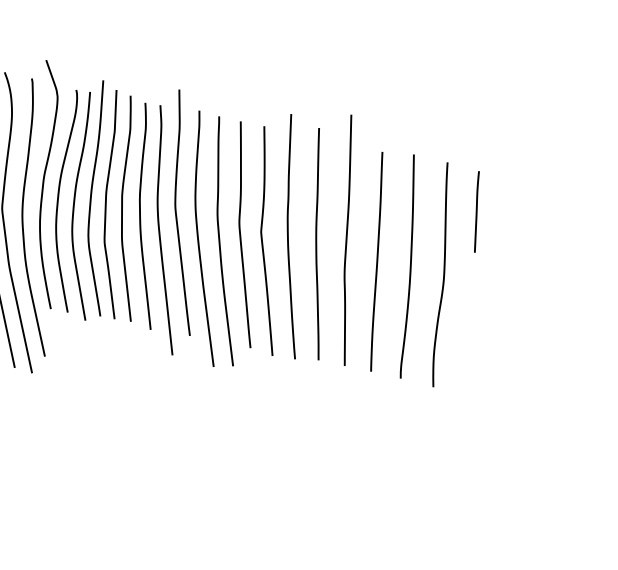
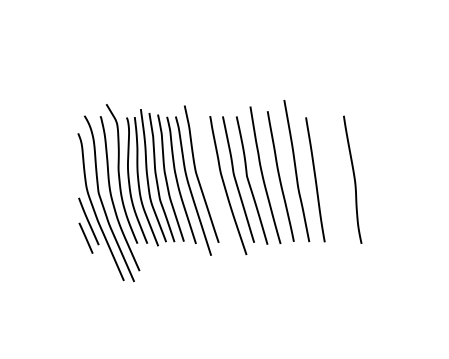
line: (475, 212) -> (365, 140), removed
curve: (200, 239) -> (213, 187), removed
curve: (409, 266) -> (334, 178), removed

